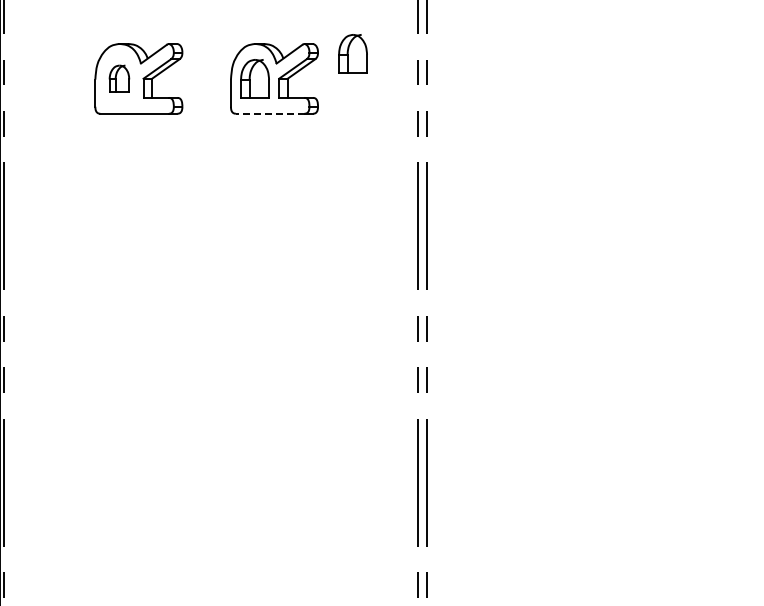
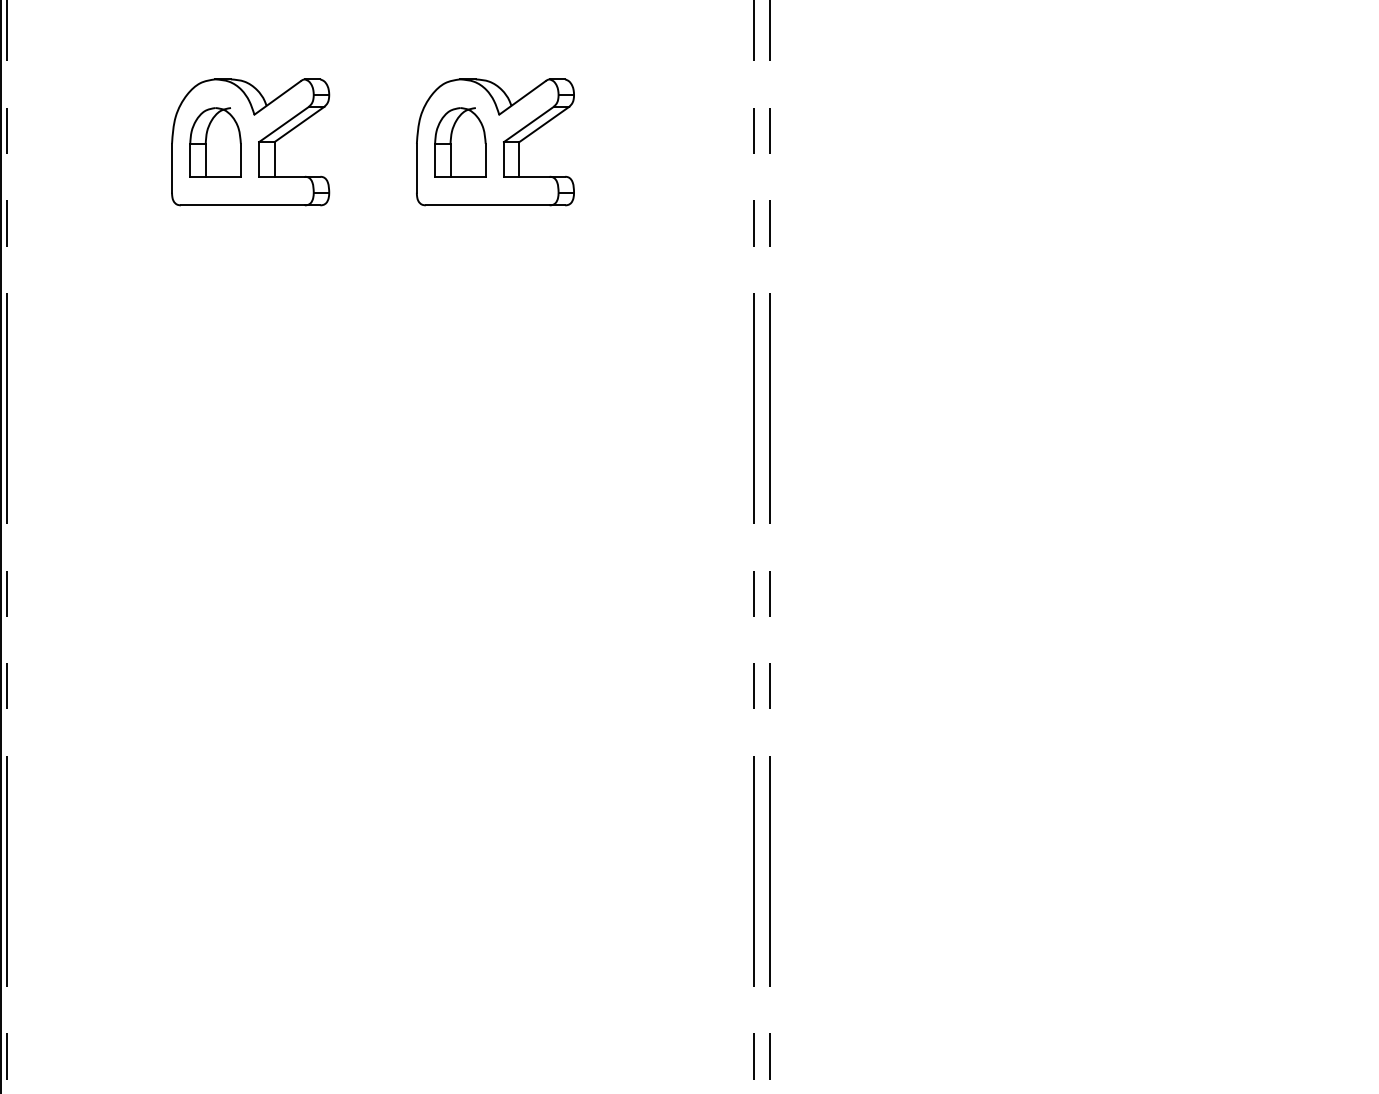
part: (352, 53) -> (636, 96), removed
part: (119, 78) -> (215, 141), size x1.43
line: (269, 113) -> (486, 204), dashed -> solid

